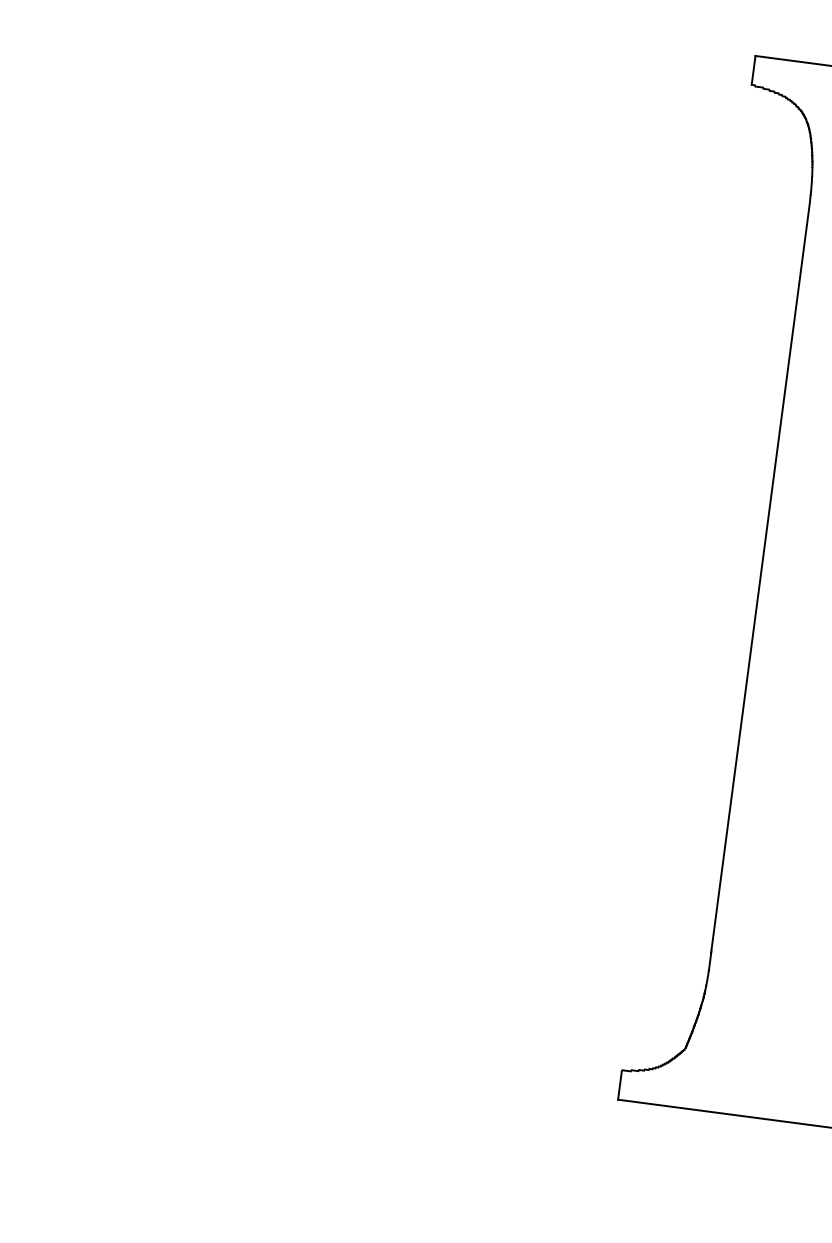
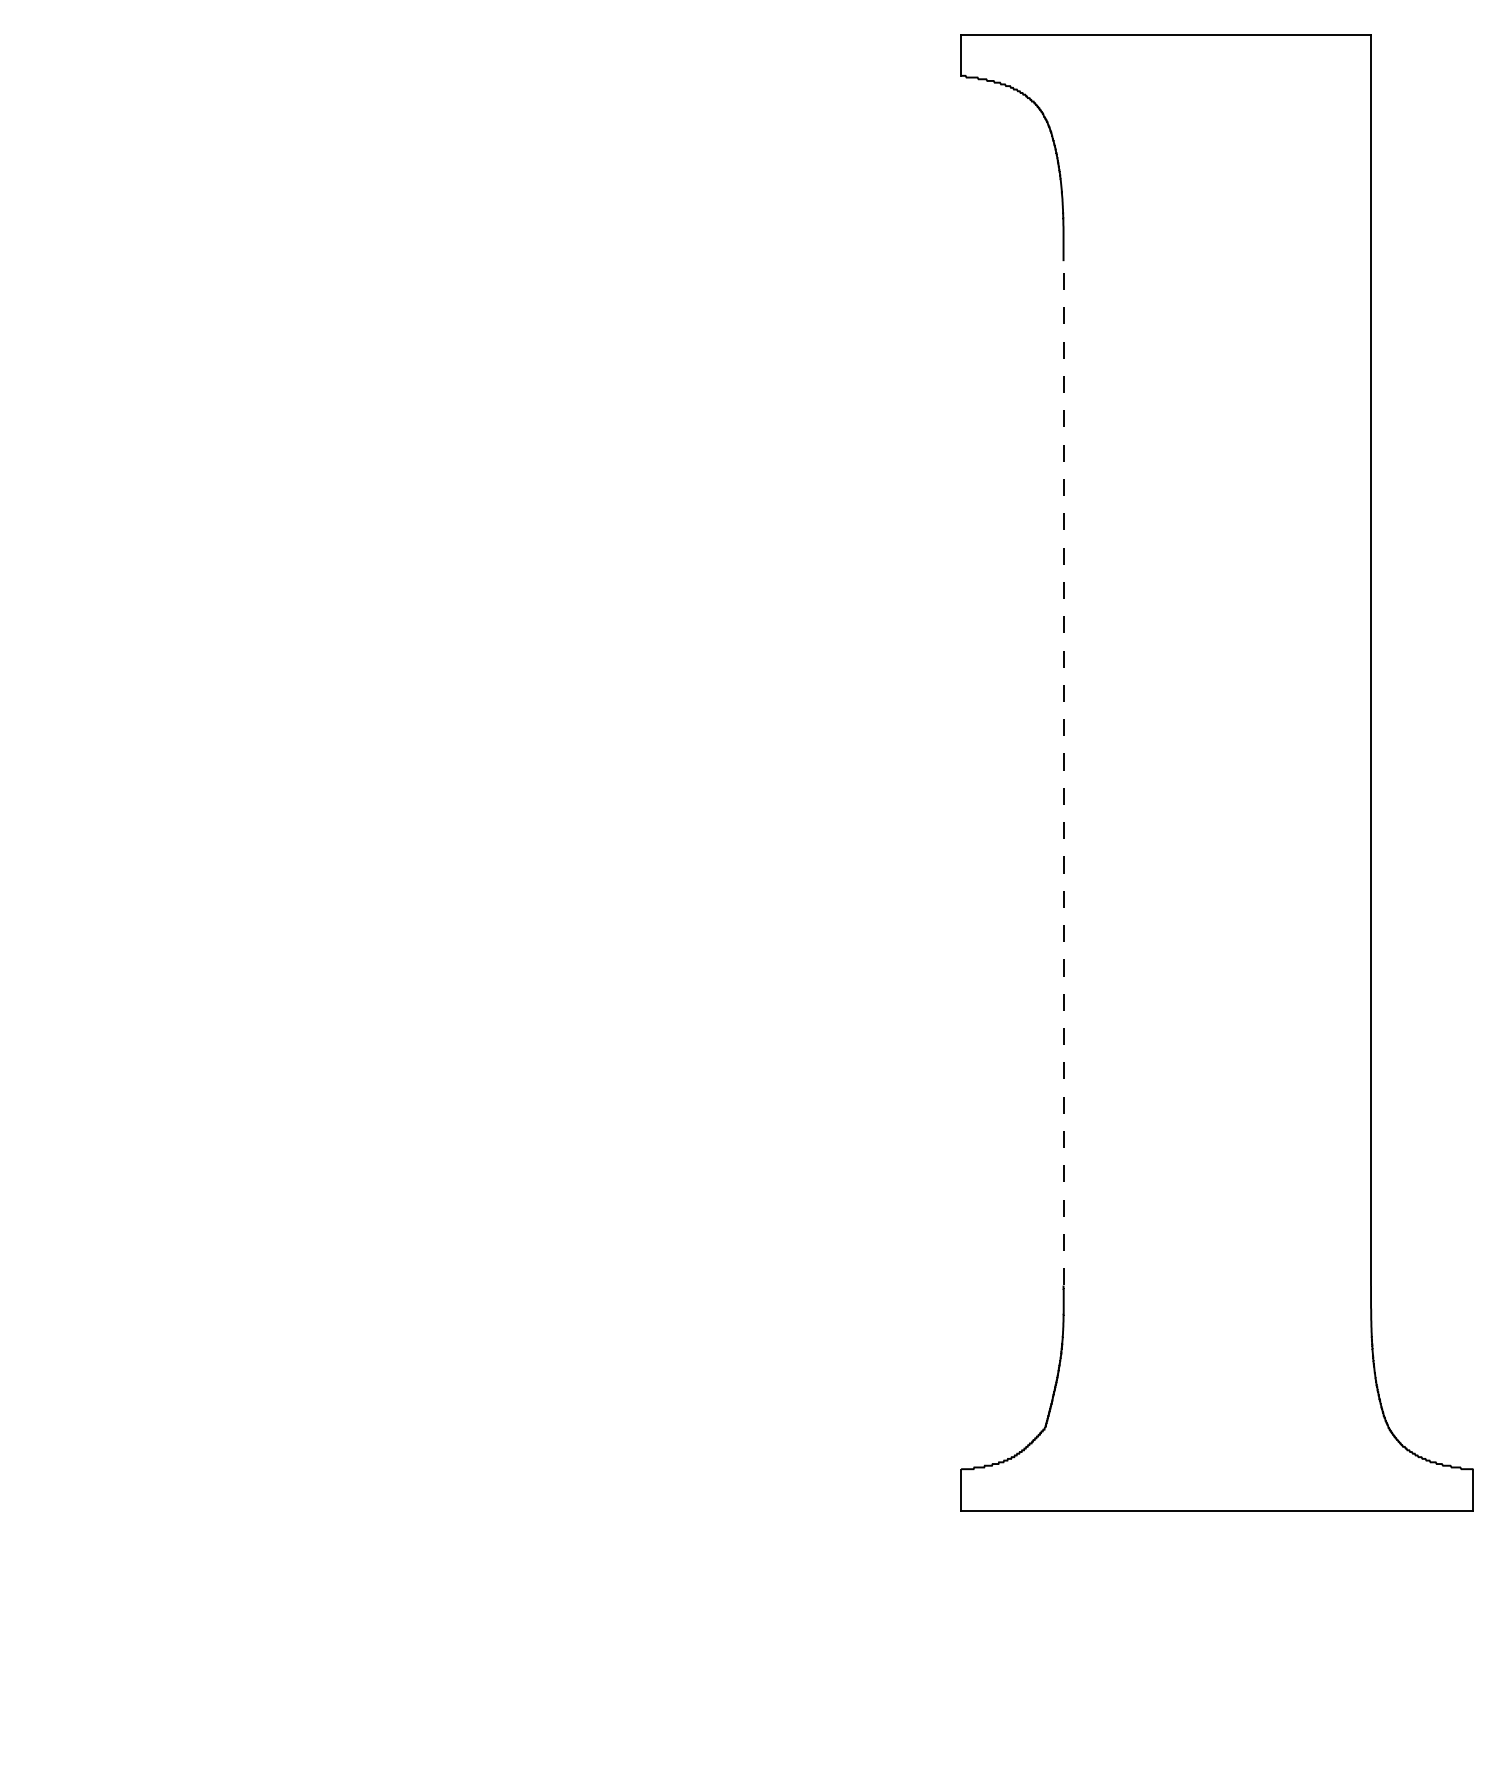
line: (759, 587) -> (1063, 772), solid -> dashed

